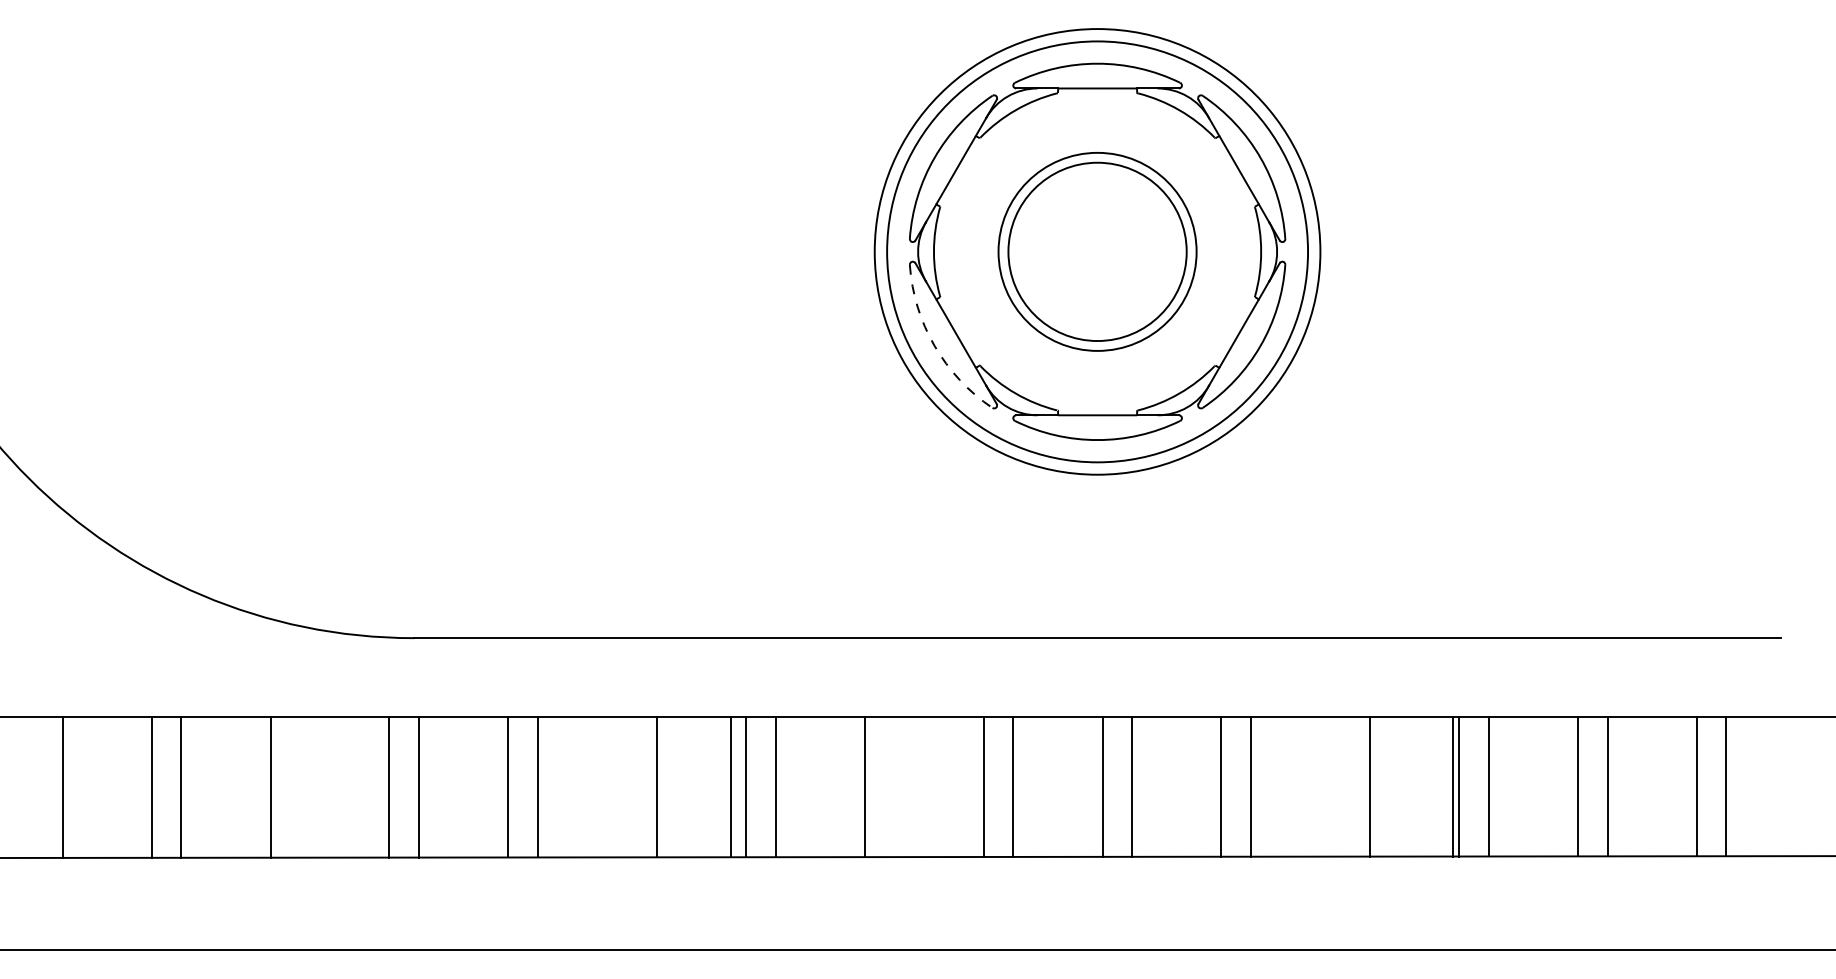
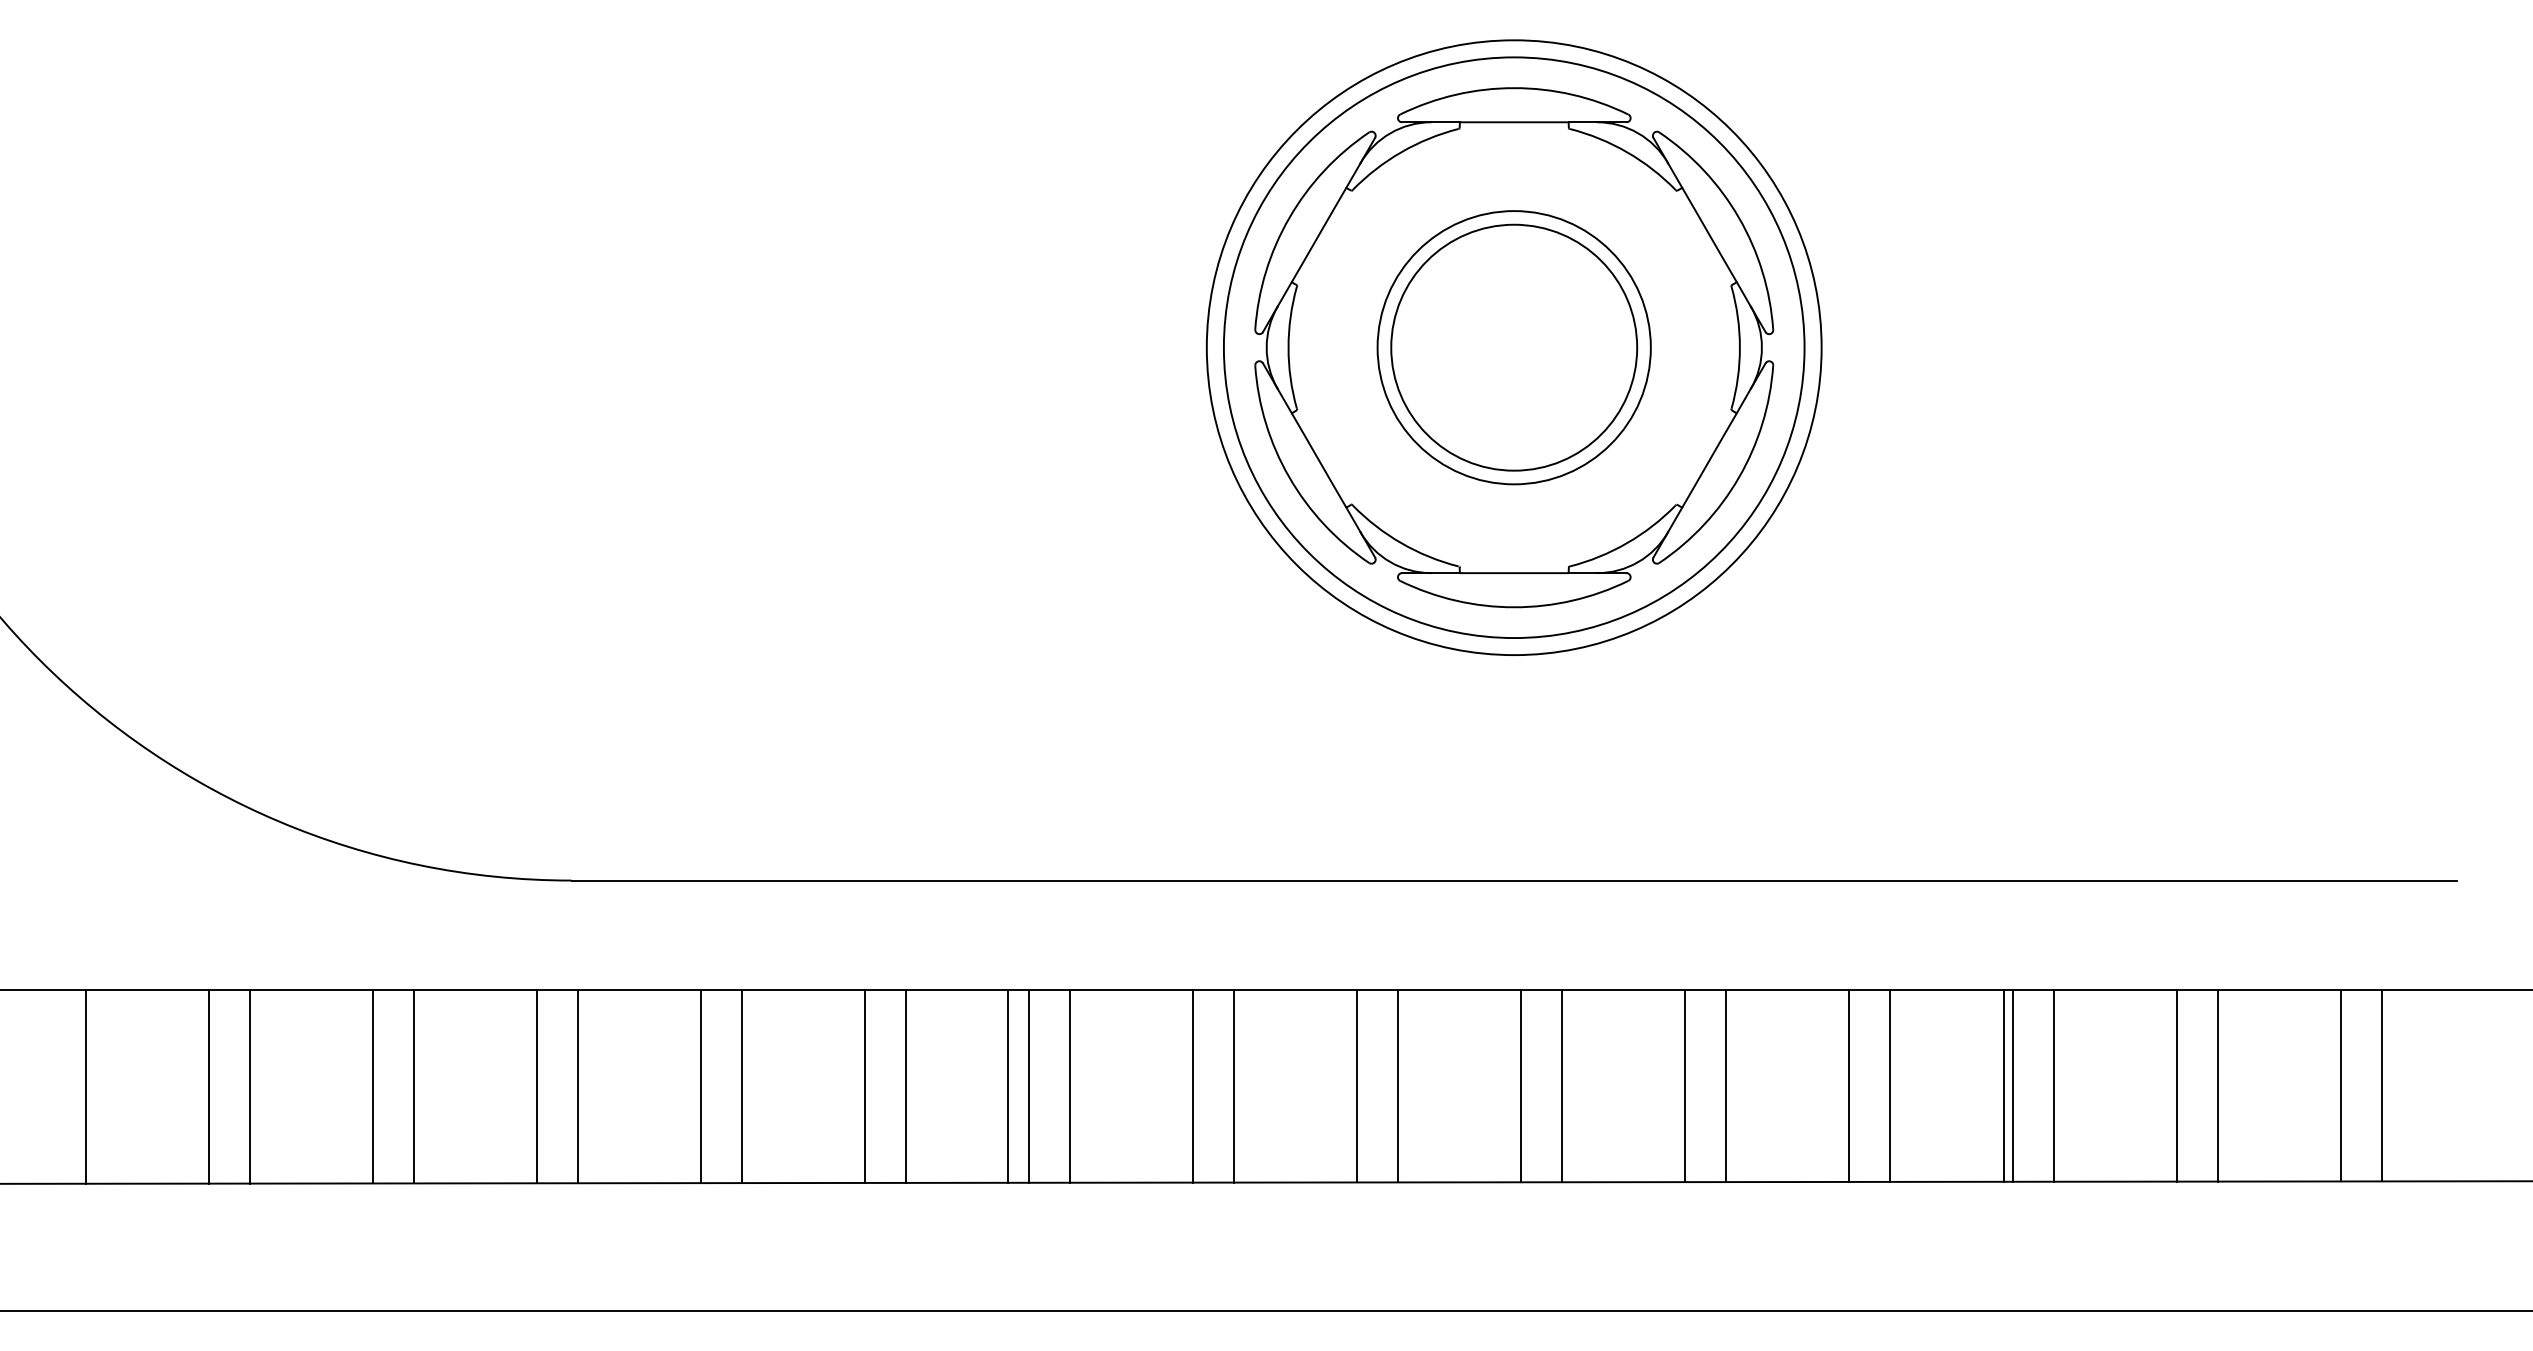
arc: (934, 345) -> (1289, 477), dashed -> solid
line: (627, 786) -> (865, 1085), added
line: (894, 786) -> (1234, 1085), added
line: (1339, 786) -> (1848, 1085), added
line: (300, 787) -> (414, 1086), added

